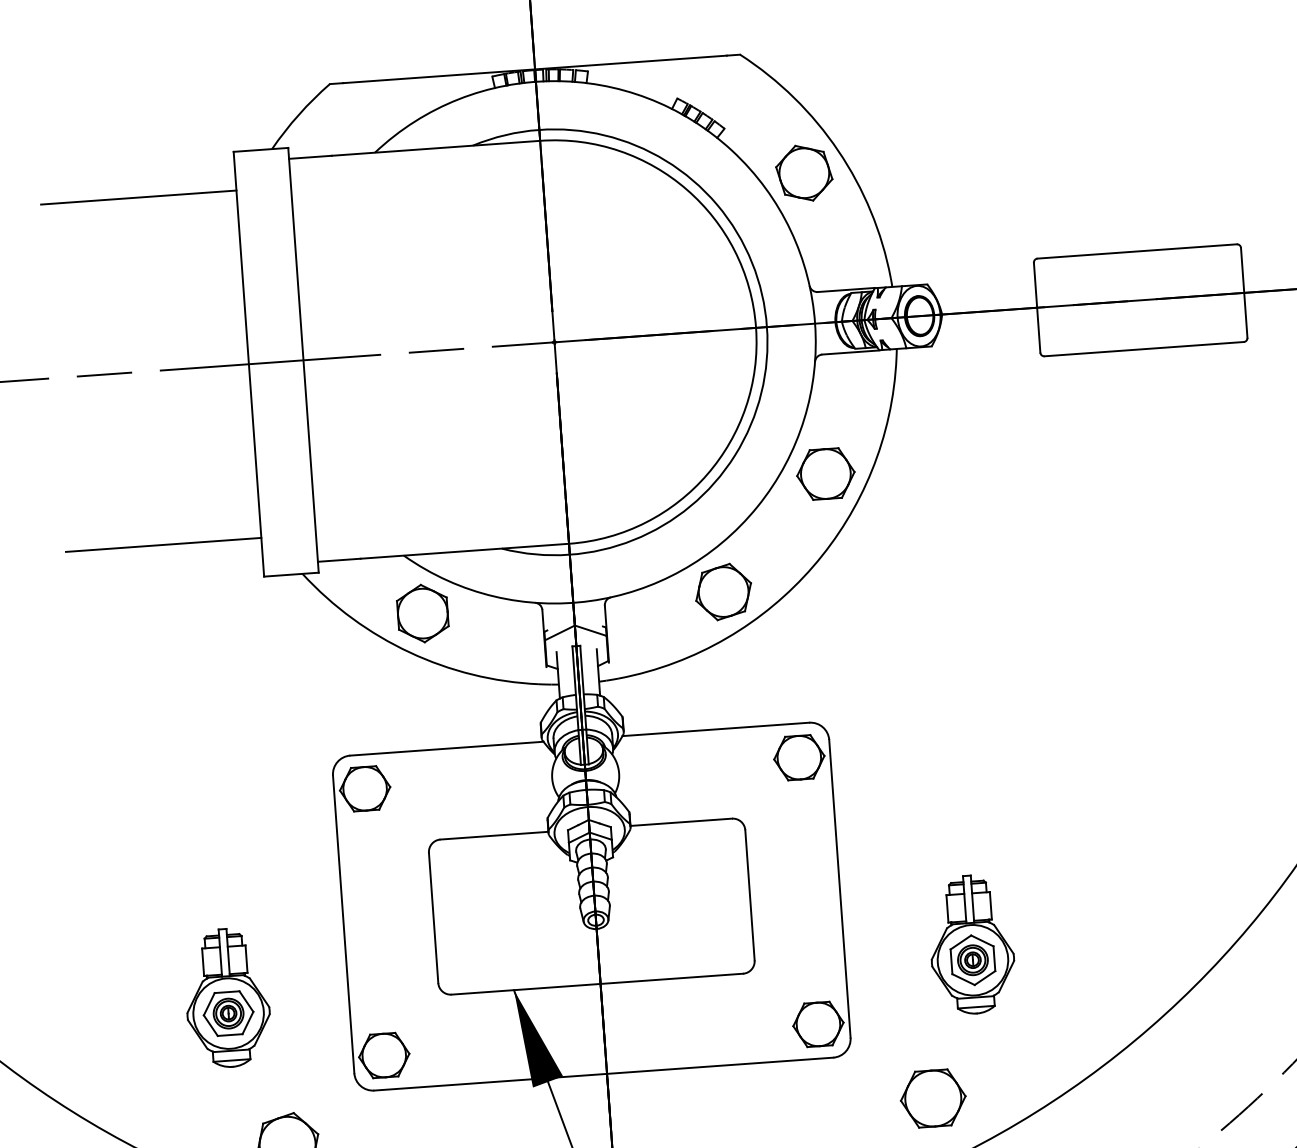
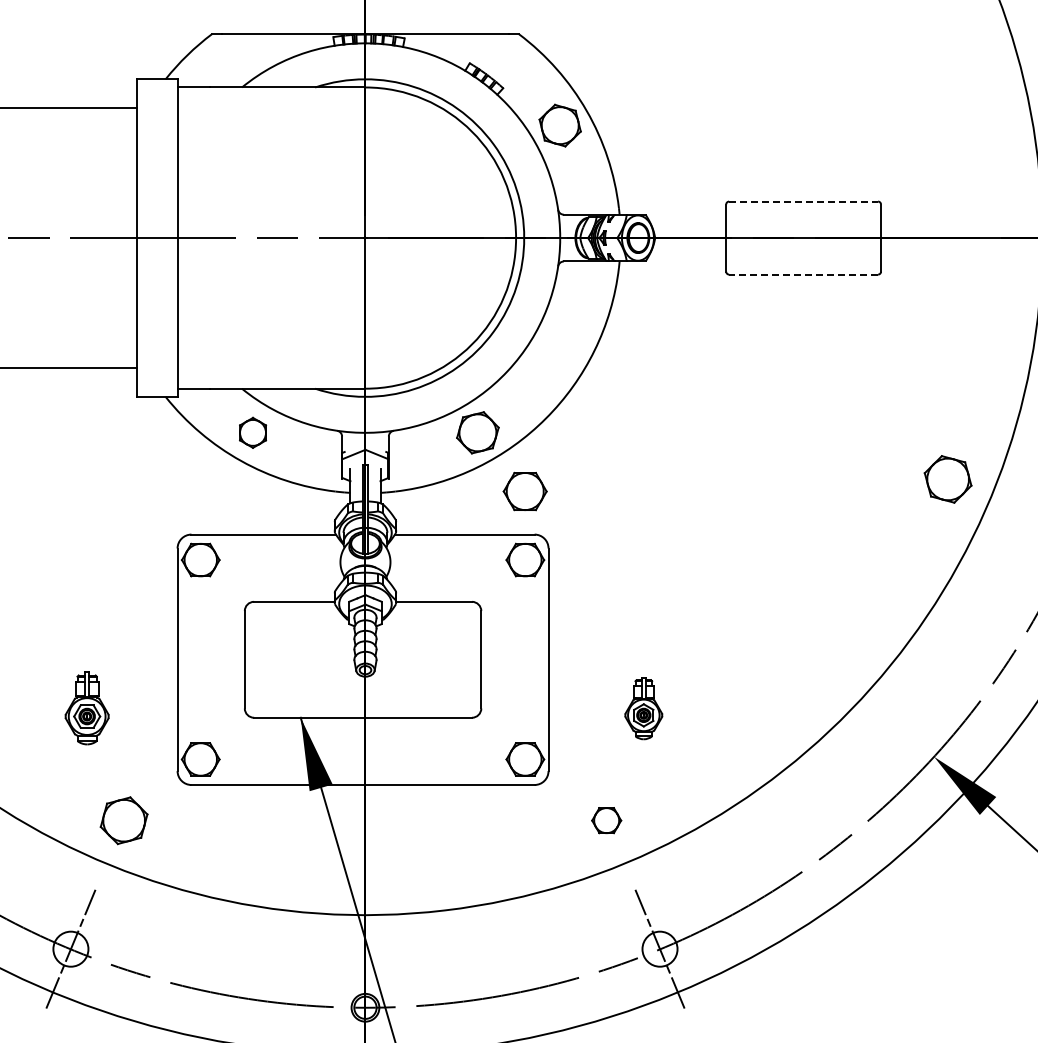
line: (1138, 251) -> (804, 201), solid -> dashed
line: (1144, 349) -> (803, 274), solid -> dashed
part: (824, 474) -> (524, 491), moved
part: (422, 613) -> (252, 432), size x0.7
part: (971, 944) -> (643, 708), size x0.6
part: (226, 998) -> (86, 708), size x0.7
part: (932, 1098) -> (606, 820), size x0.6

